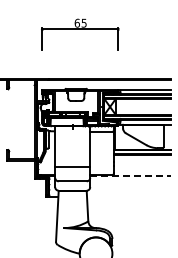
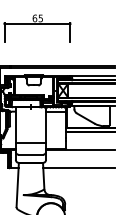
line: (130, 176) -> (80, 150), dashed -> solid
line: (128, 196) -> (79, 167), added

